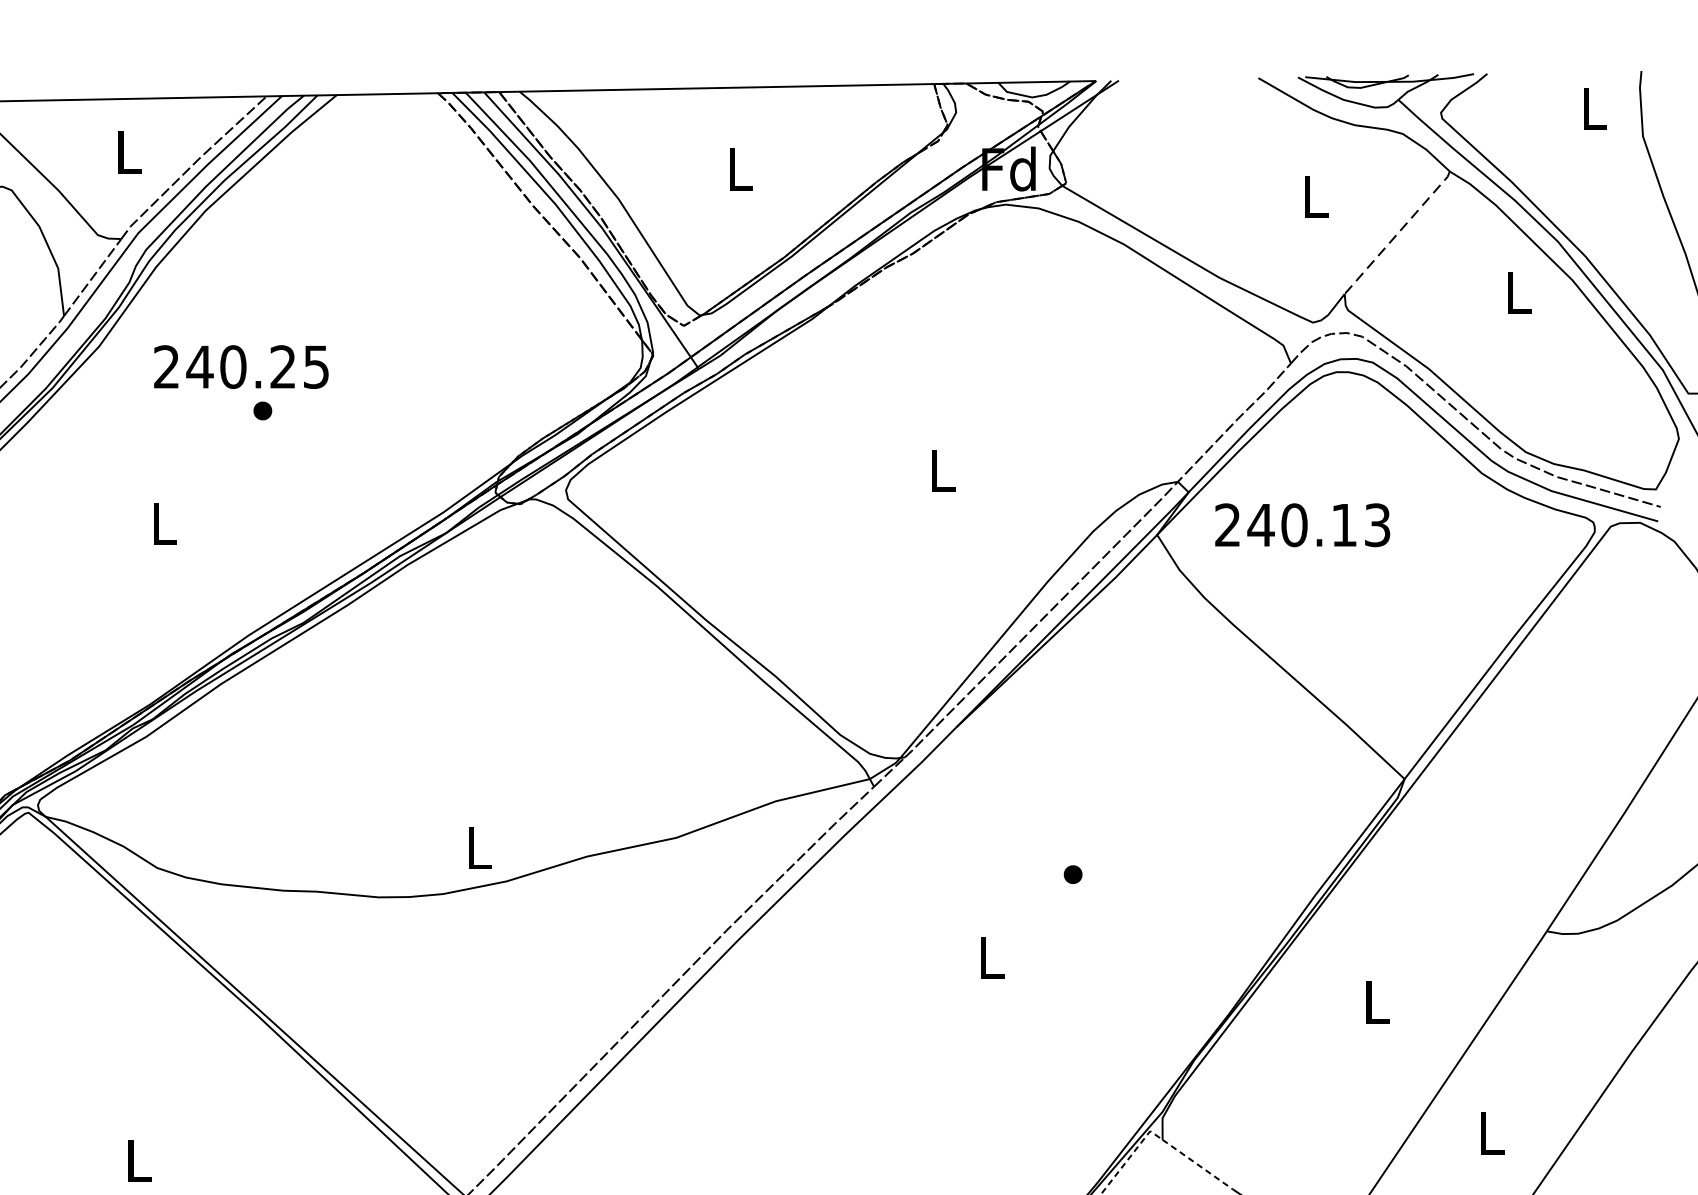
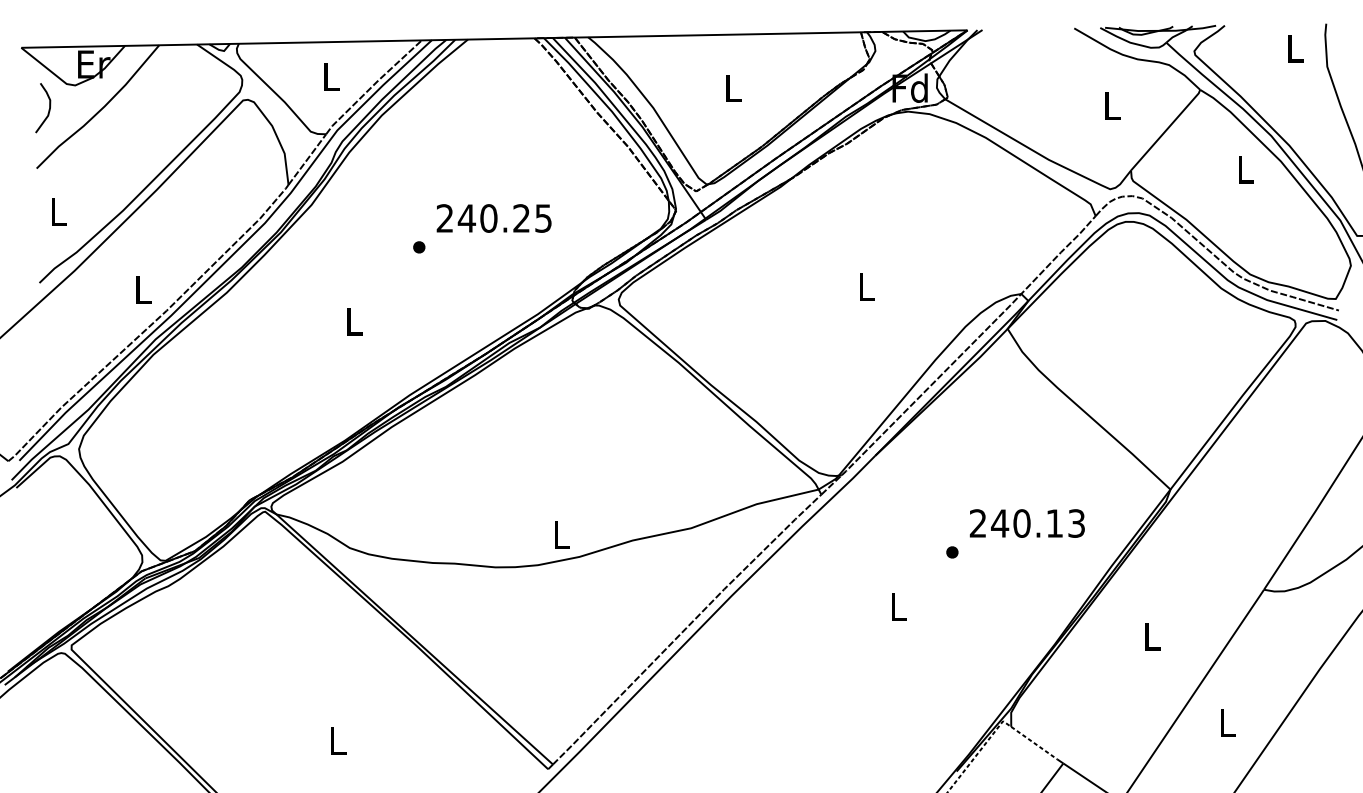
line: (1398, 233) -> (1166, 130), dashed -> solid
text: (240, 367) -> (493, 218), moved
text: (1301, 525) -> (1026, 523), moved

